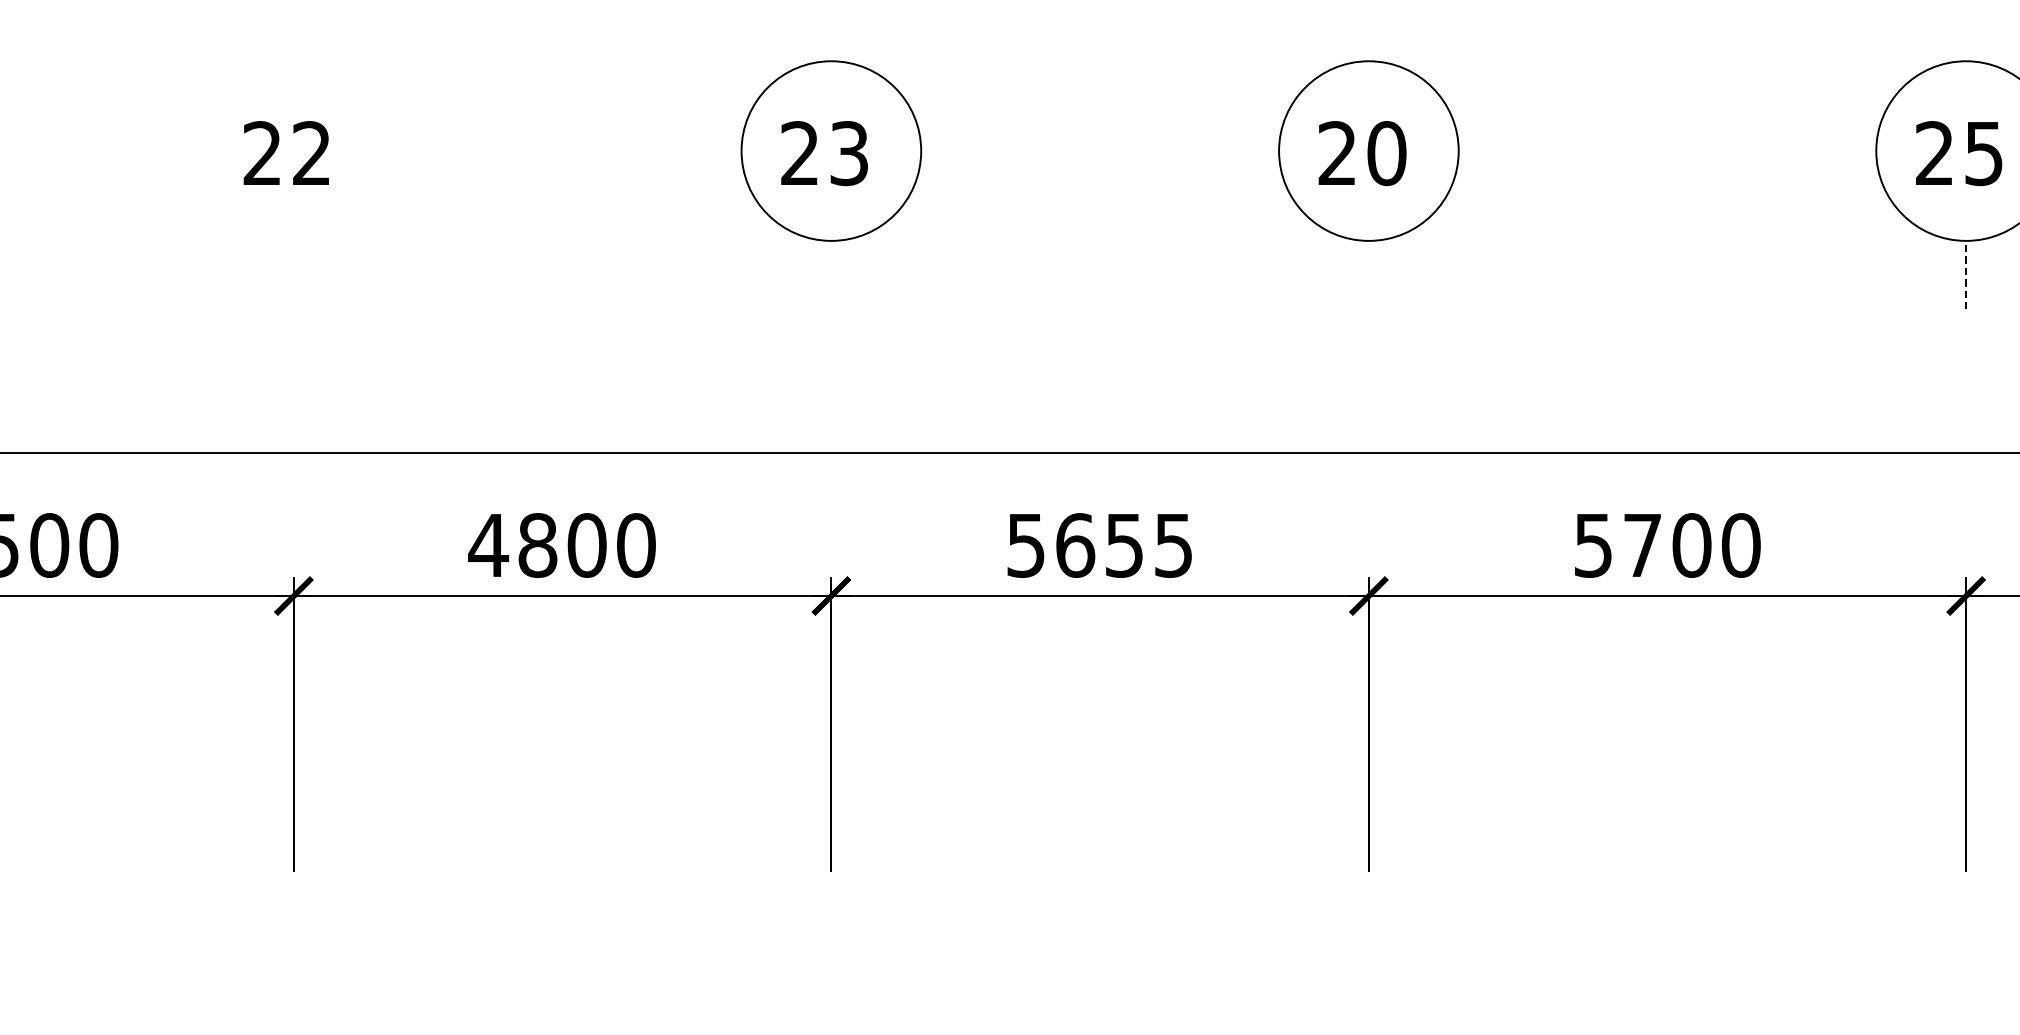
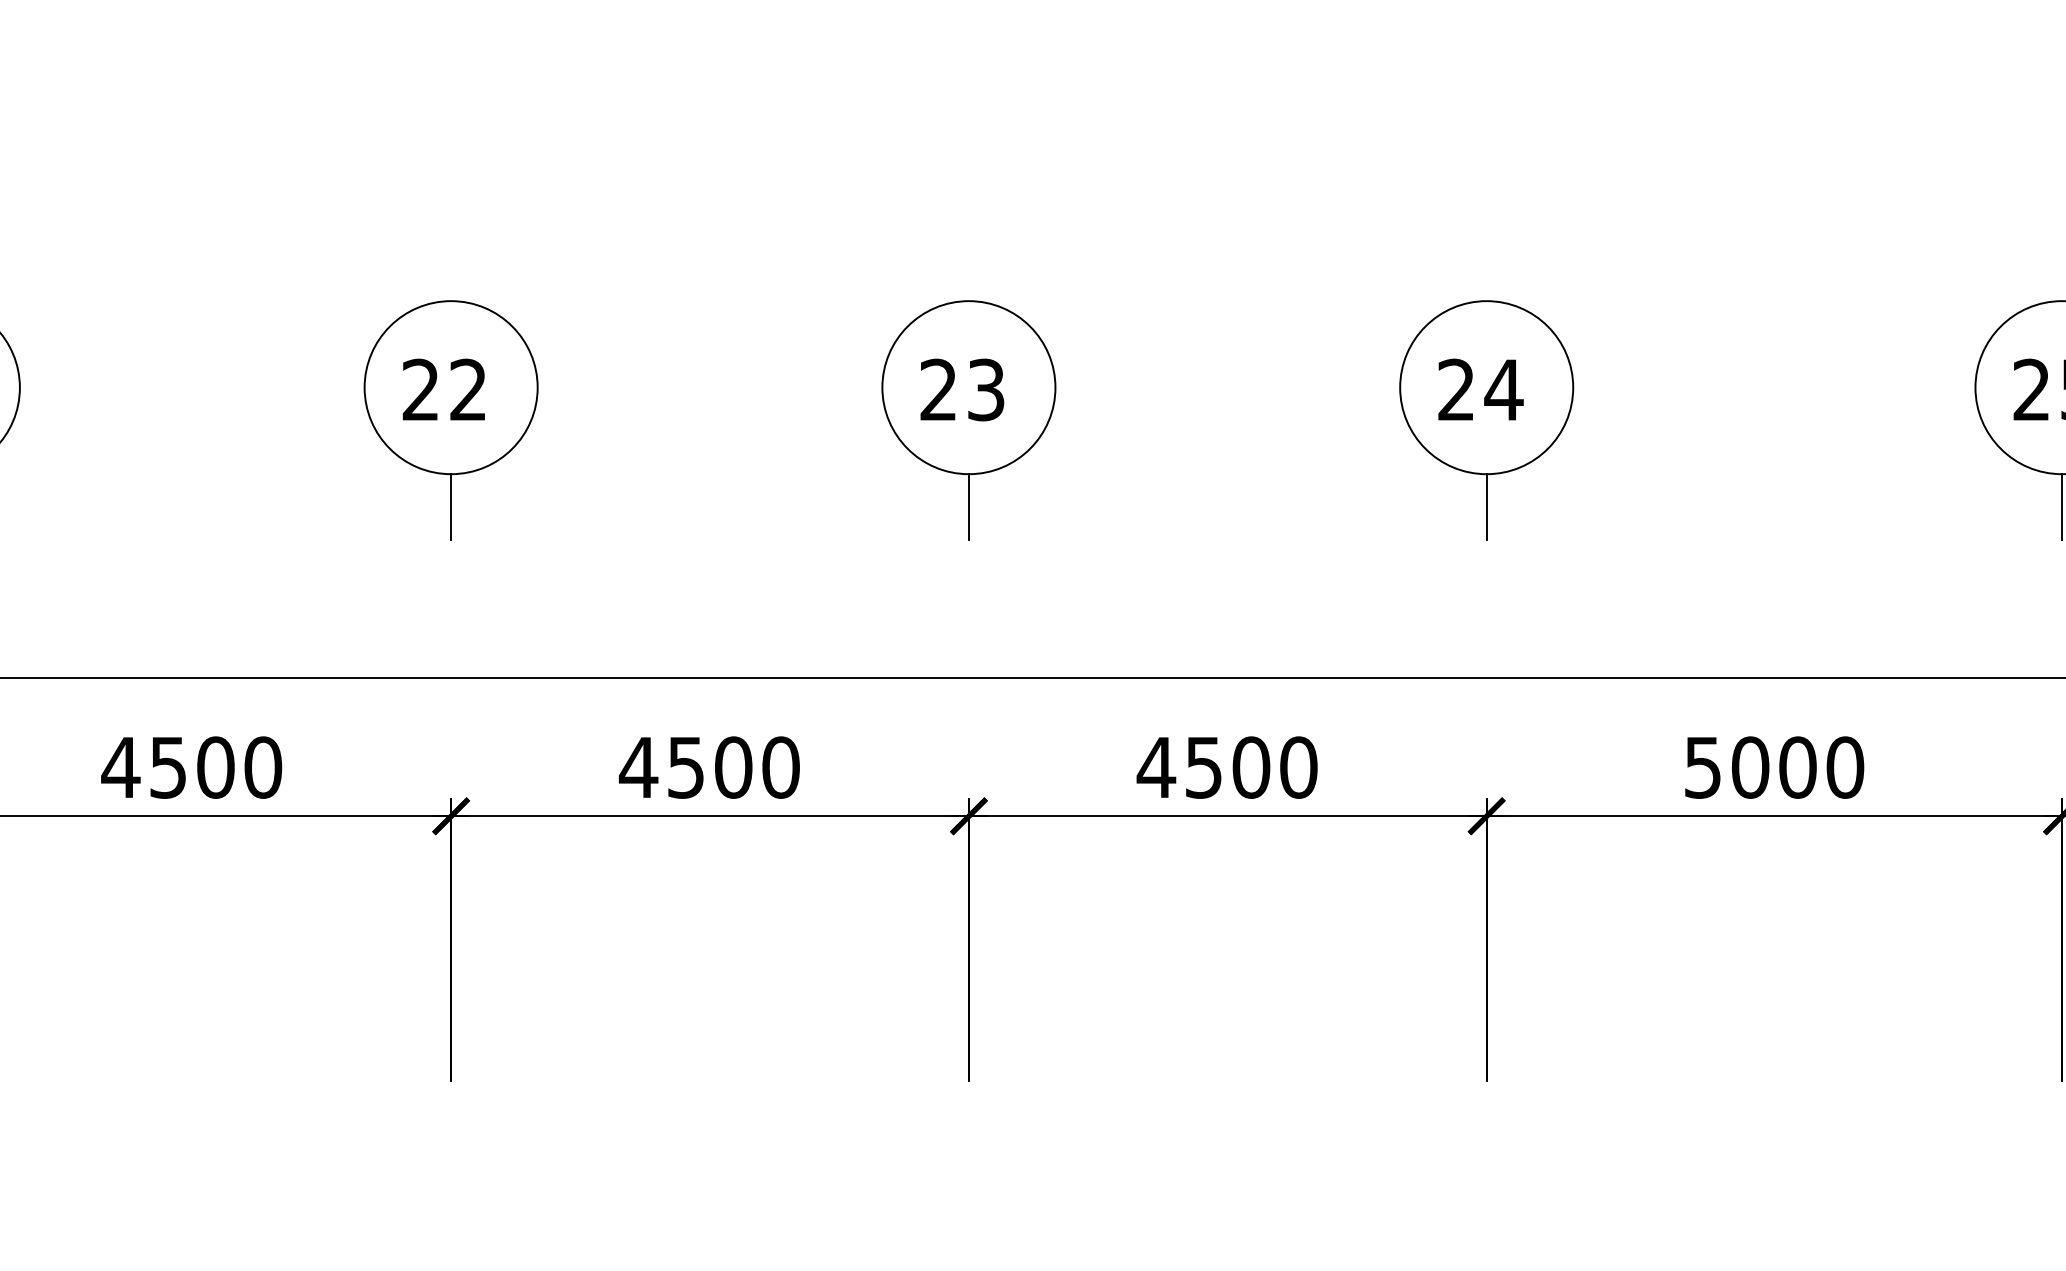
text: (1386, 152) -> (1503, 389), 20 -> 24
part: (293, 185) -> (450, 420), added
line: (830, 275) -> (968, 507), added
line: (1368, 275) -> (1486, 507), added
line: (1965, 275) -> (2061, 507), dashed -> solid
text: (537, 545) -> (685, 767), 4800 -> 4500
text: (1098, 545) -> (1226, 767), 5655 -> 4500
text: (1642, 545) -> (1750, 767), 5700 -> 5000

